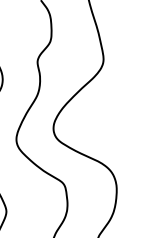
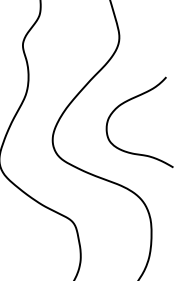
curve: (103, 106) -> (123, 104), added

